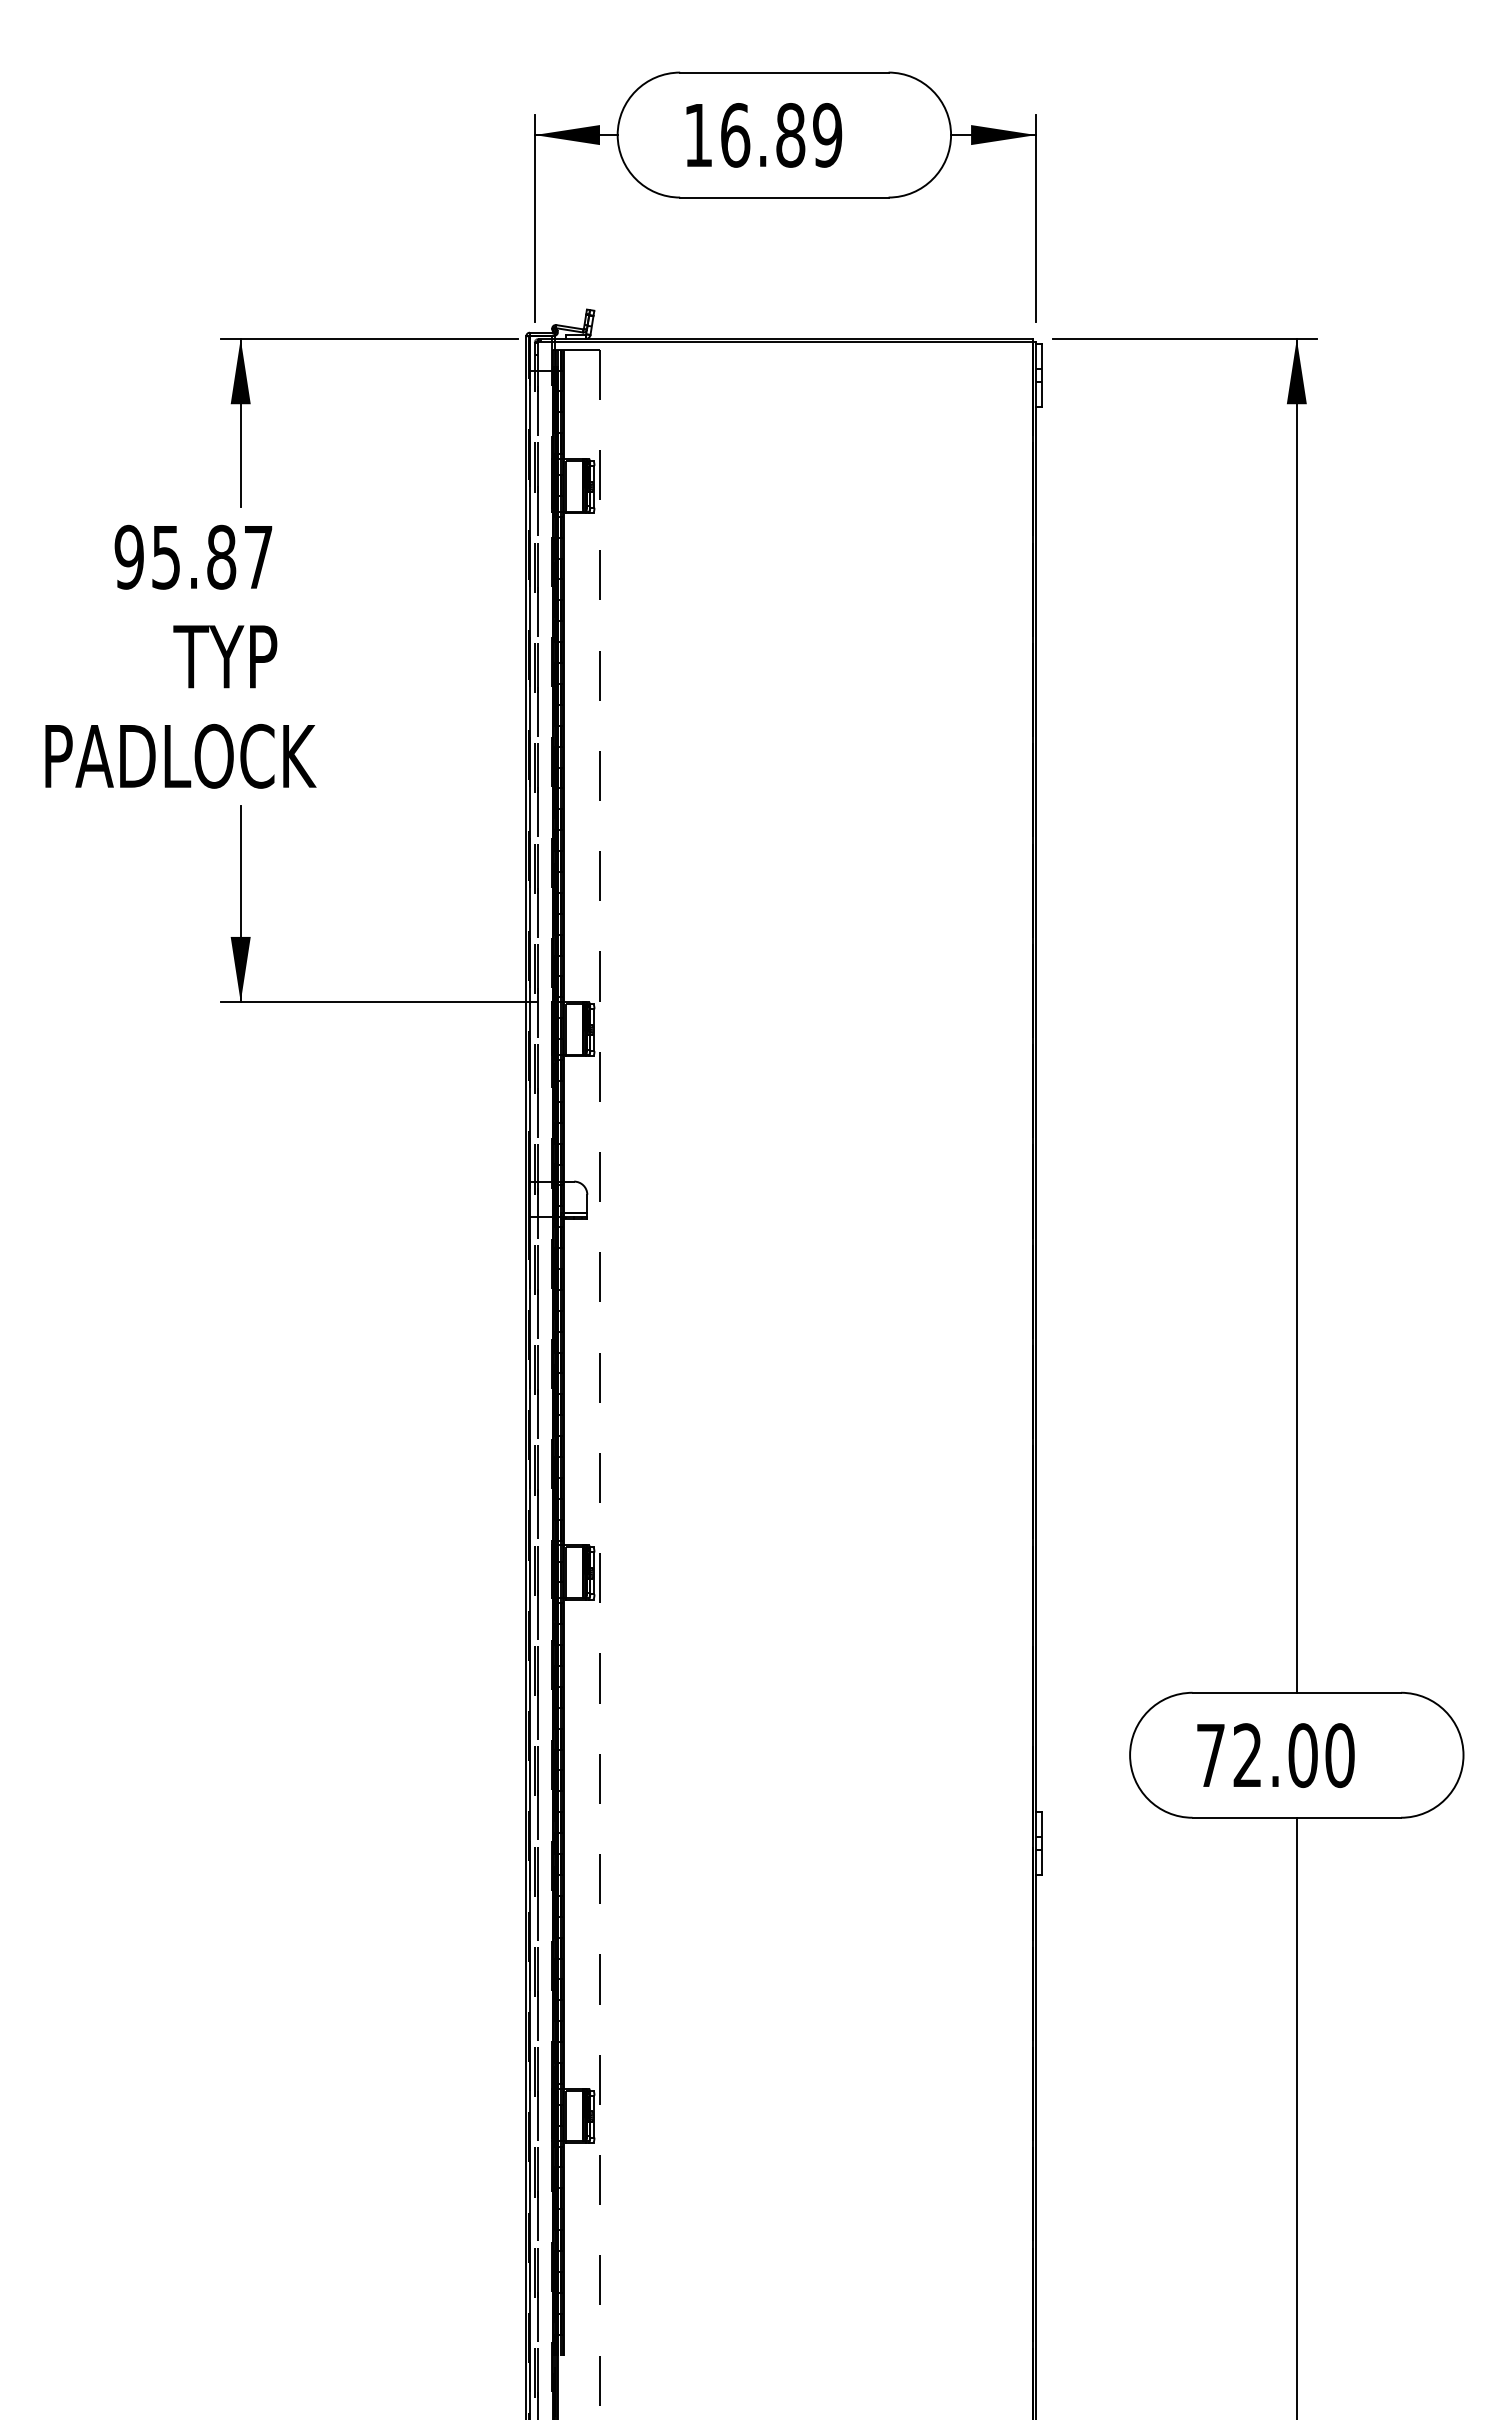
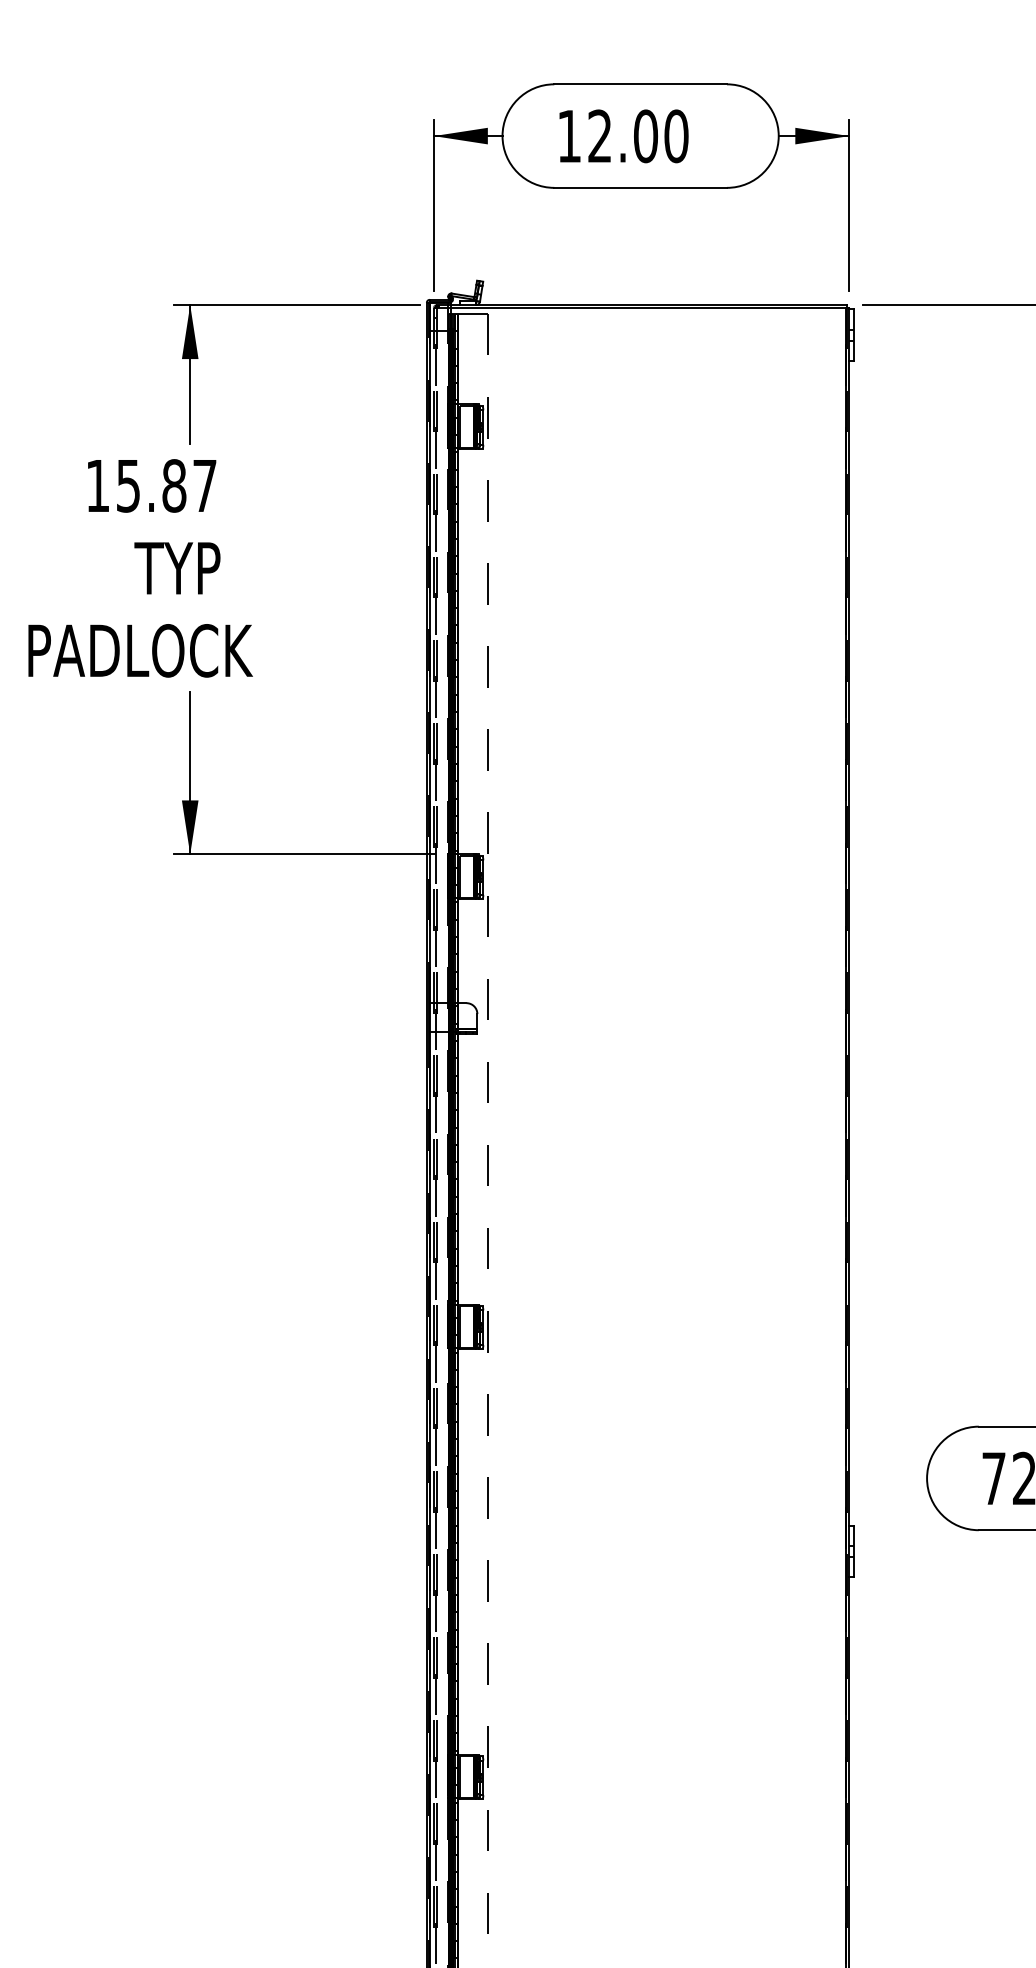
text: (781, 135) -> (638, 136), 16.89 -> 12.00
text: (128, 556) -> (97, 485), 95.87 -> 15.87

